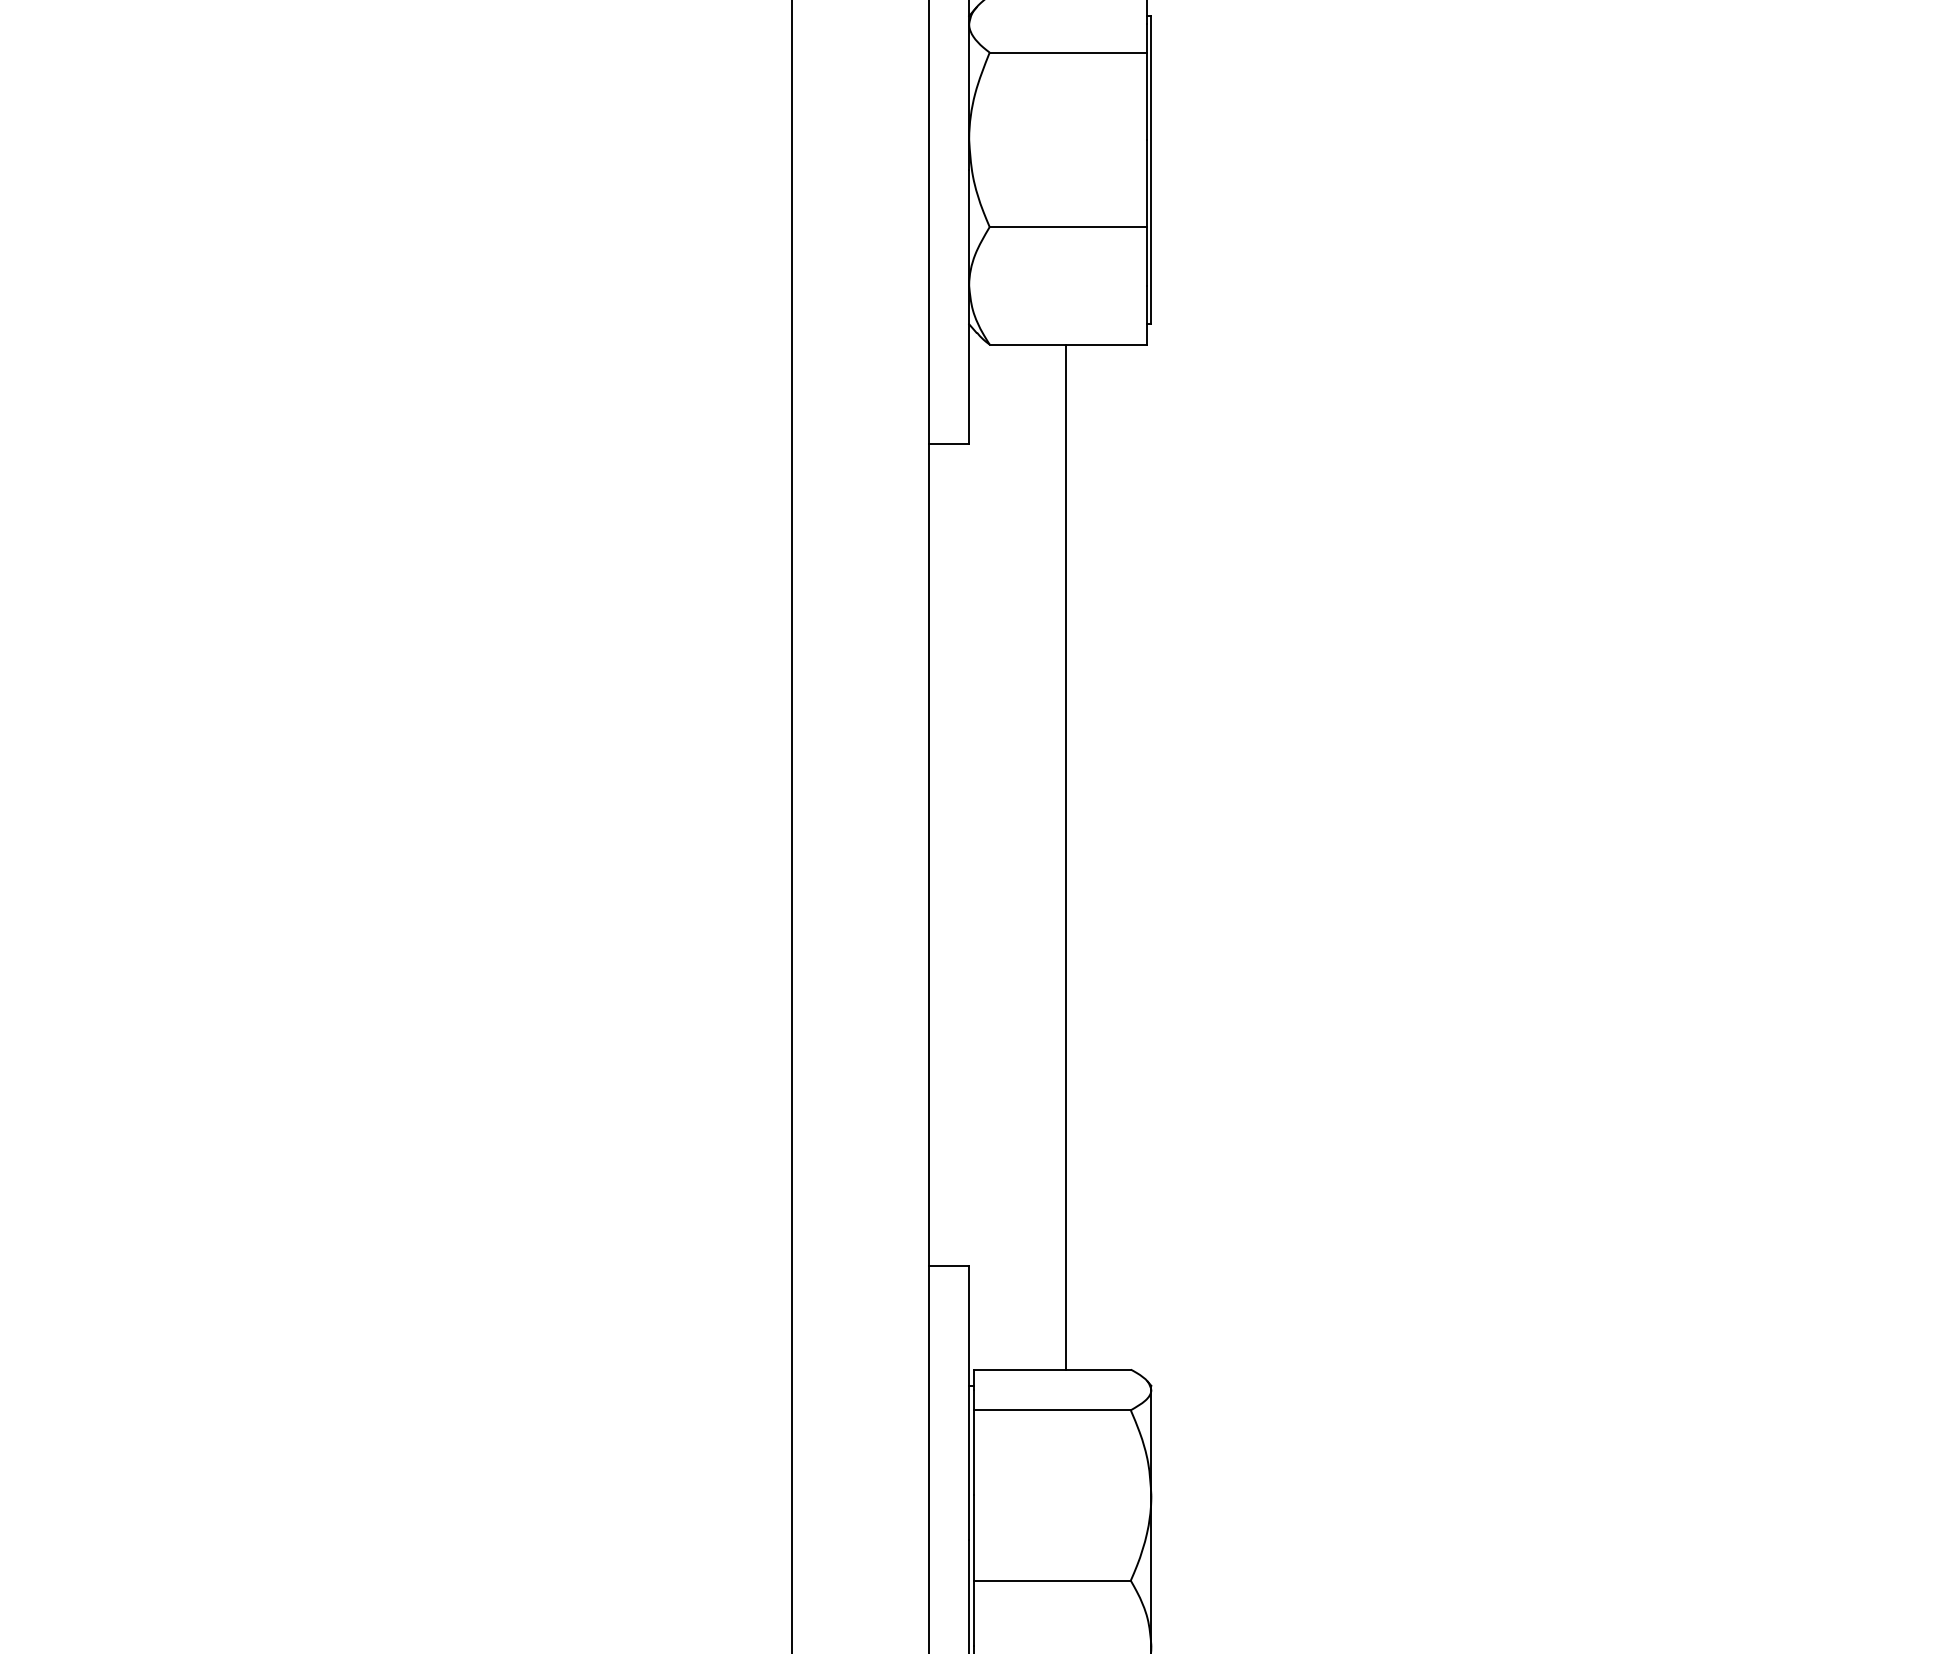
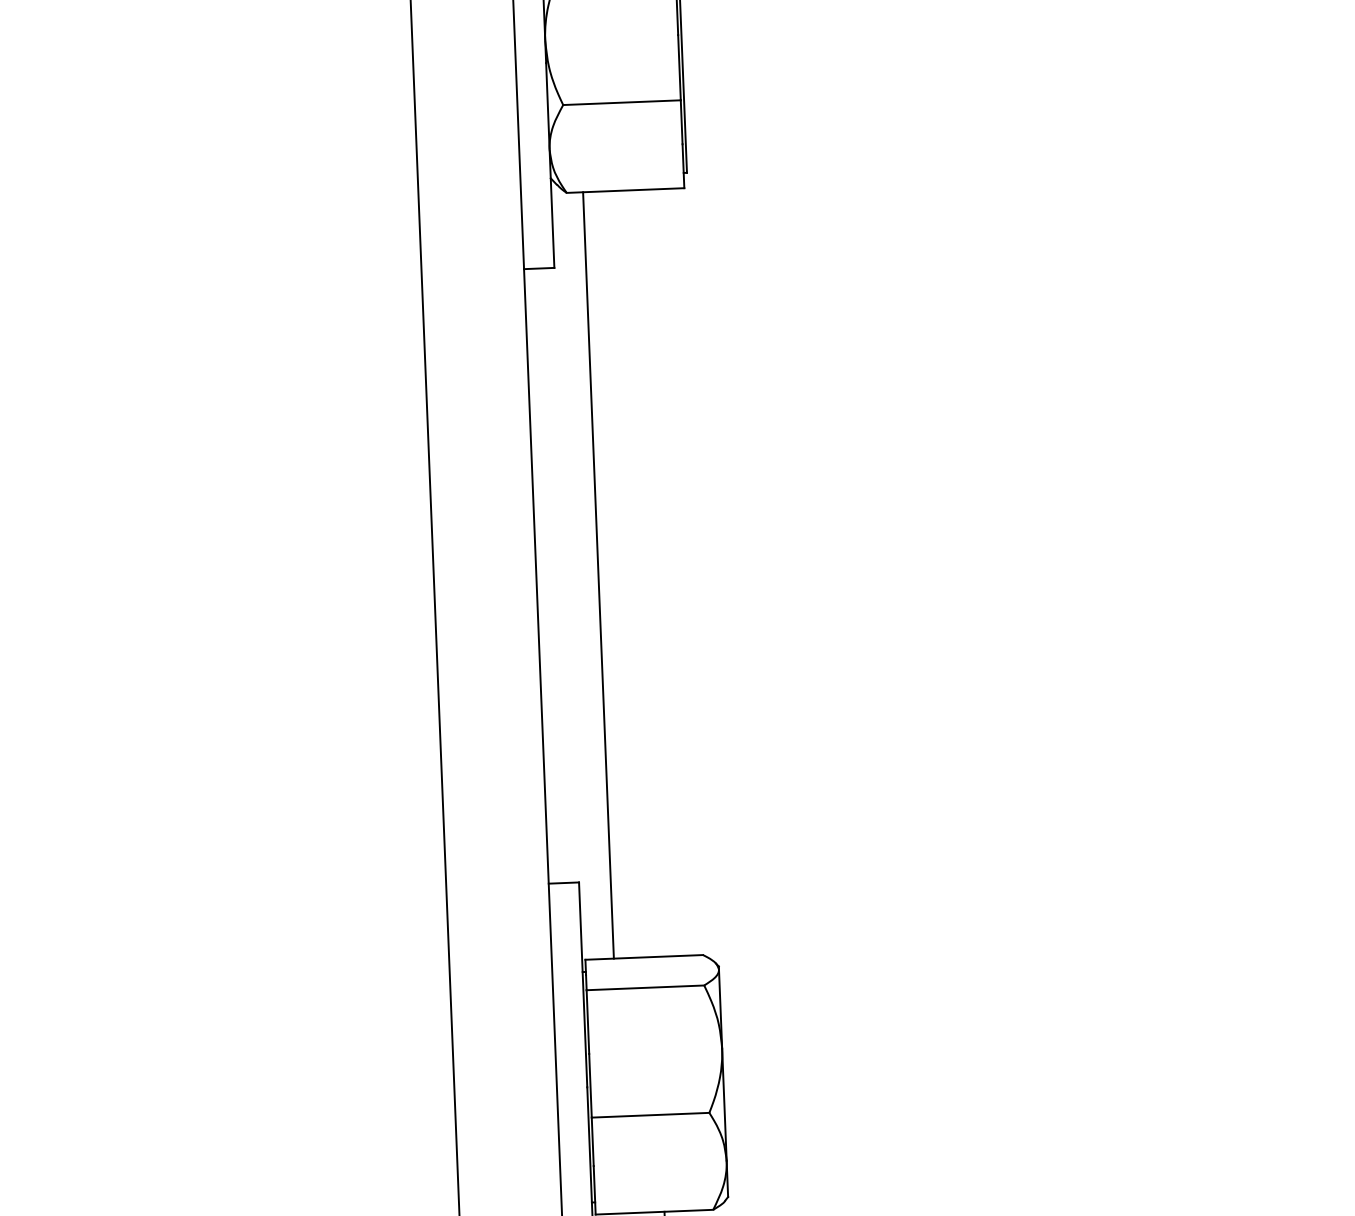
line: (1065, 856) -> (598, 575), moved

